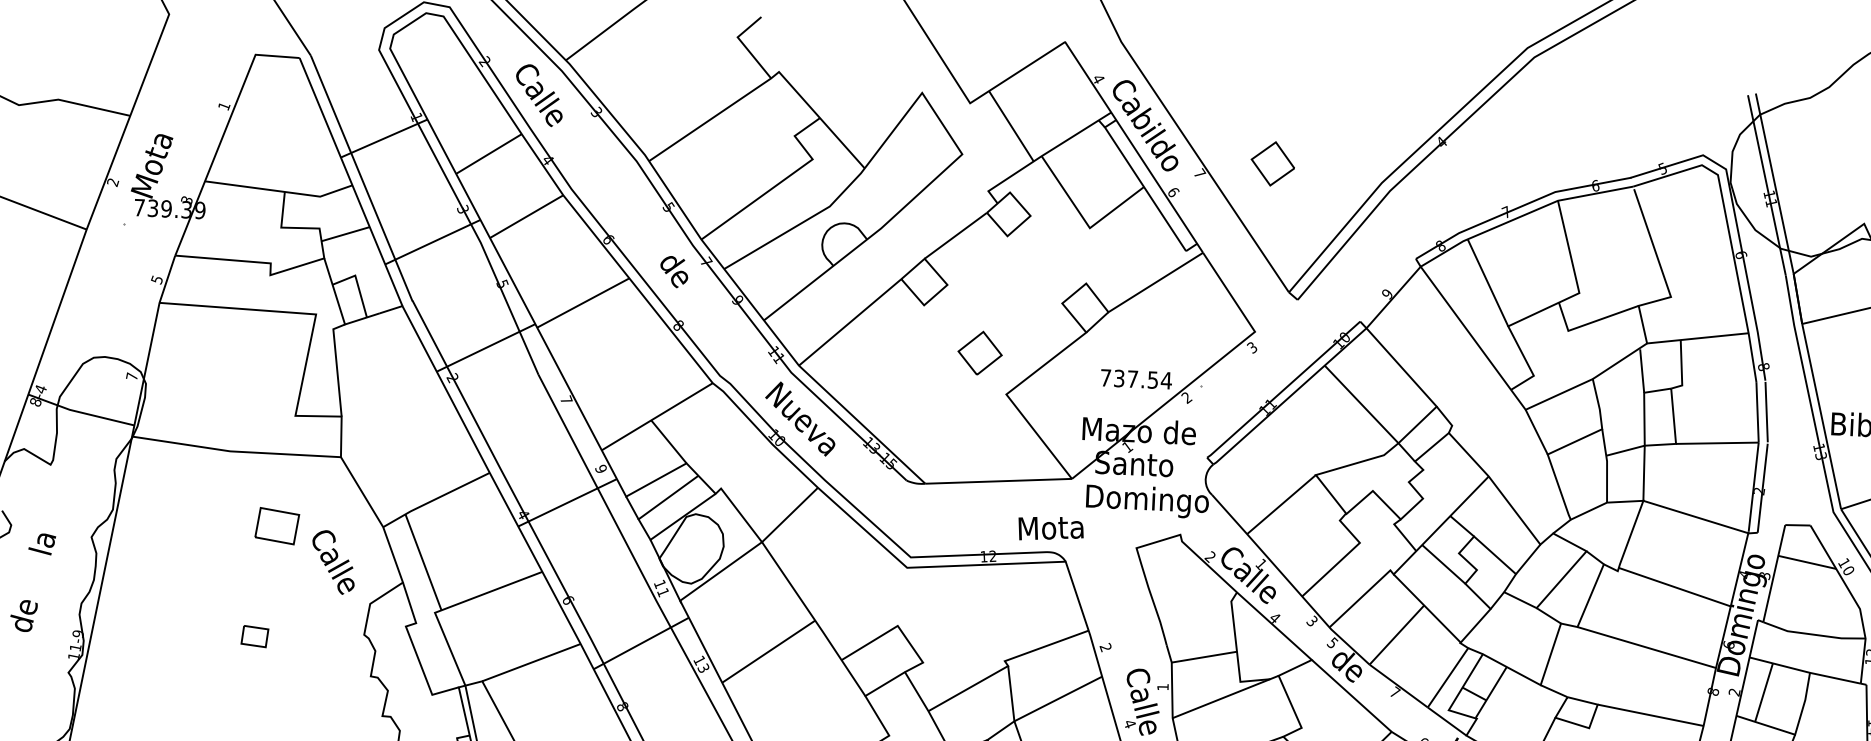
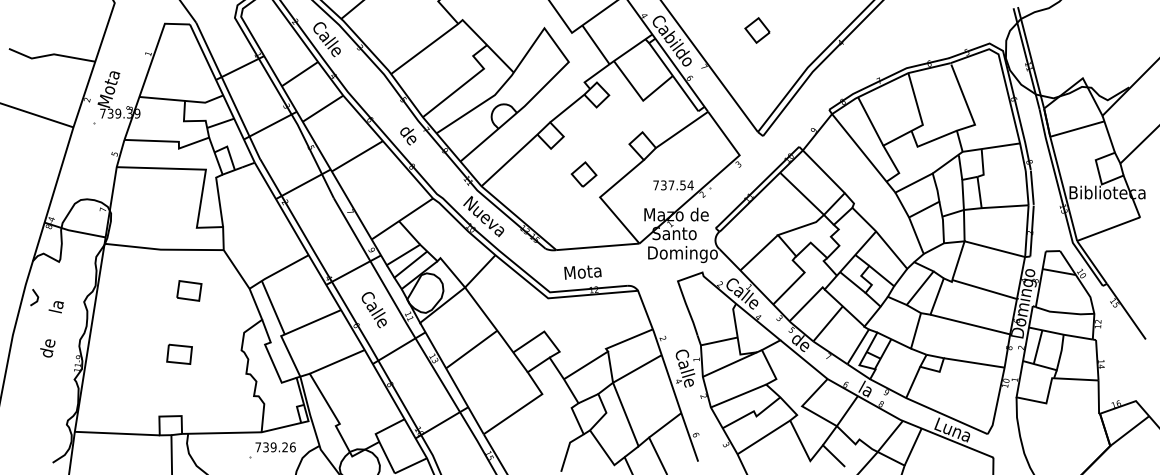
part: (1272, 163) -> (757, 30), moved
text: (1050, 528) -> (582, 272), moved
text: (332, 563) -> (373, 310), moved
part: (254, 635) -> (179, 353), size x1.67

